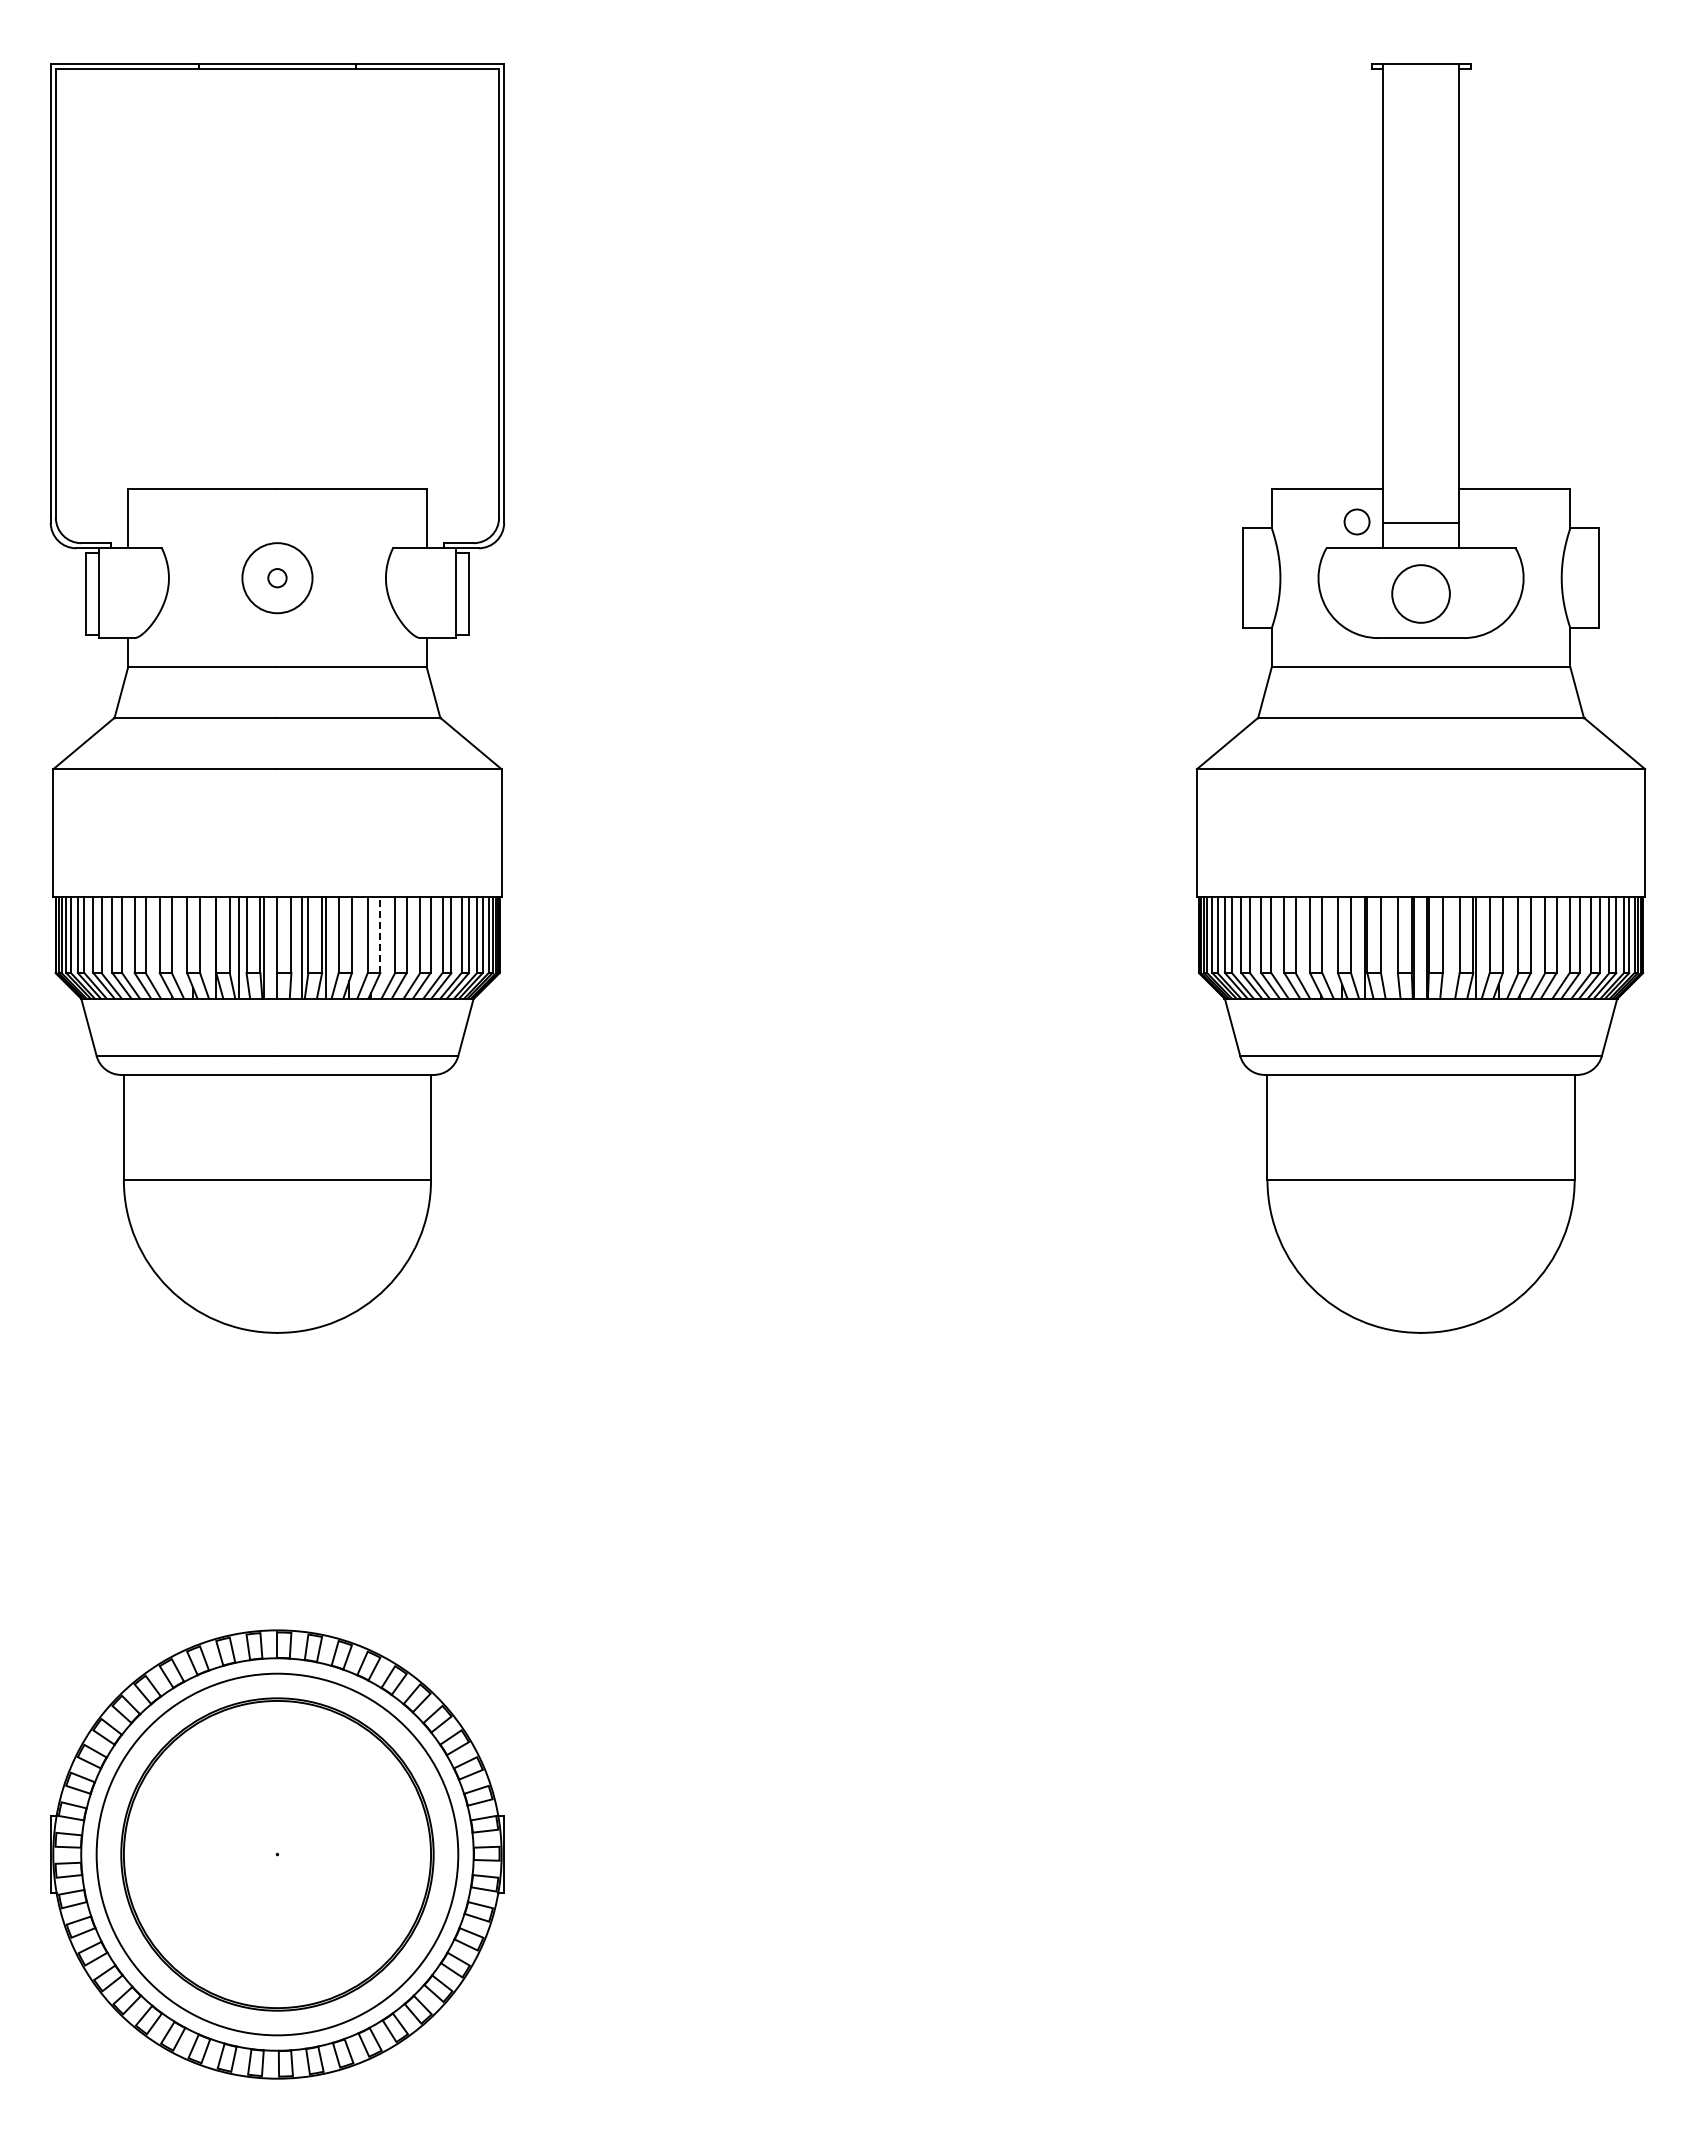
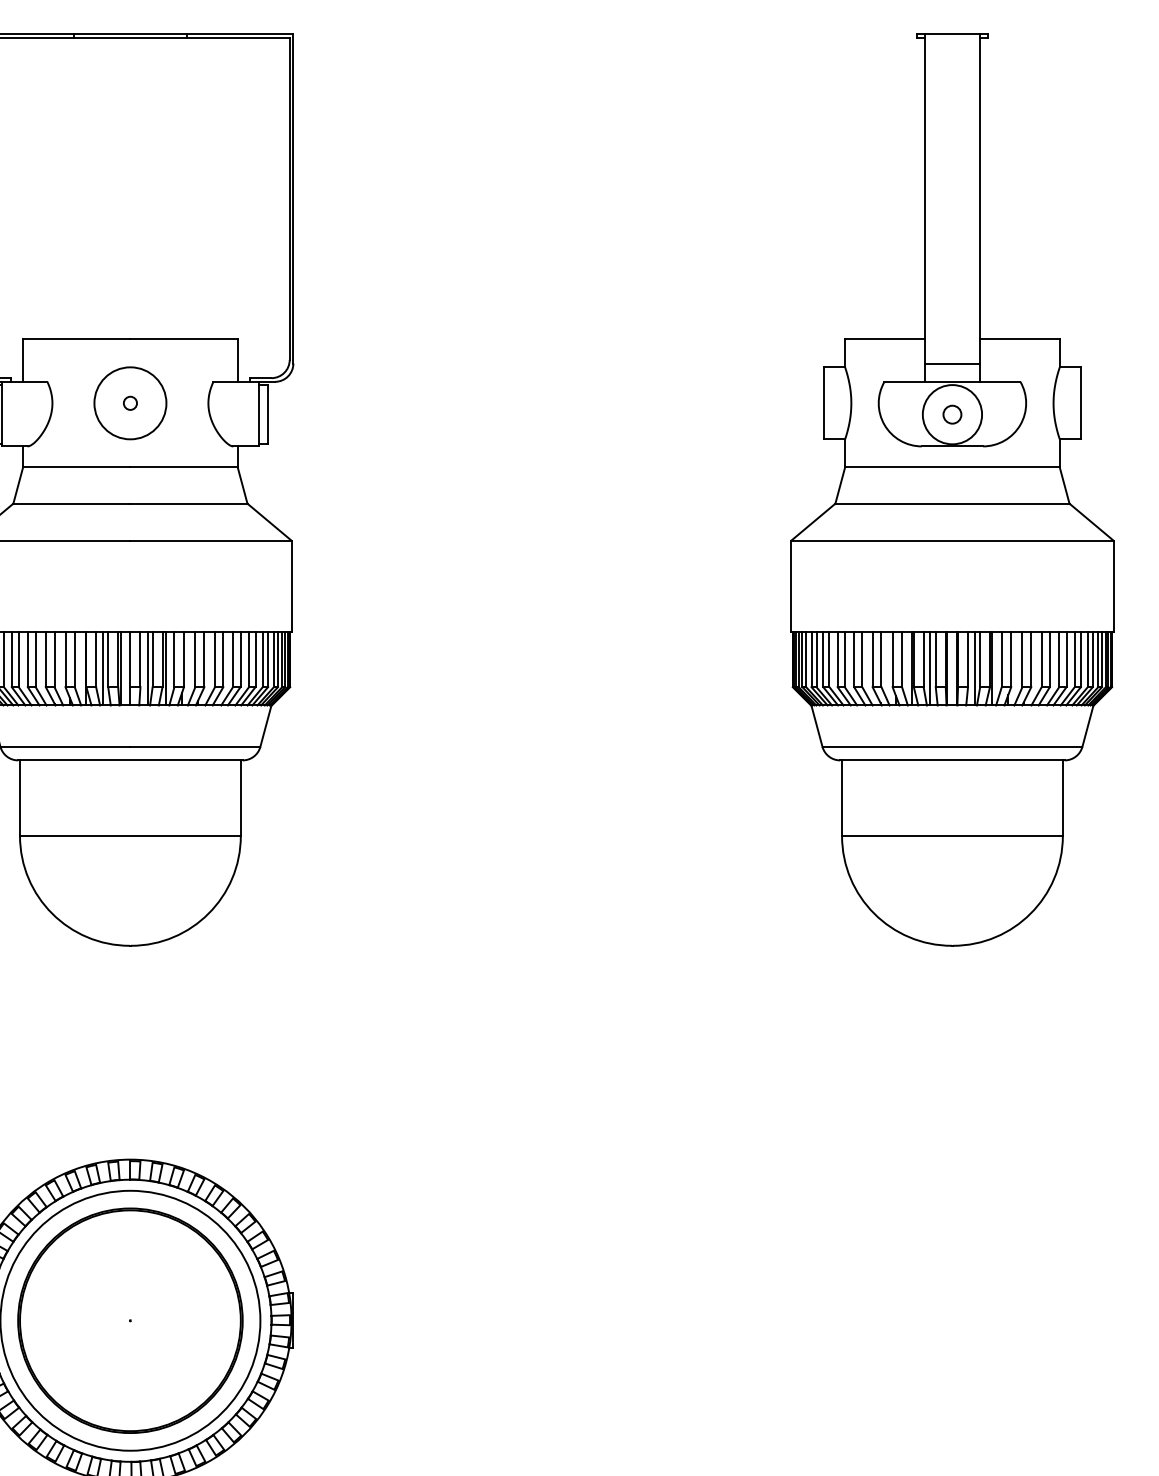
circle: (1356, 521) -> (952, 414), moved
circle: (277, 578) -> (130, 403), size x1.43
circle: (1420, 593) -> (952, 414), size x1.43
line: (380, 934) -> (204, 659), dashed -> solid
line: (1389, 947) -> (929, 668), added
line: (1451, 947) -> (974, 668), added

